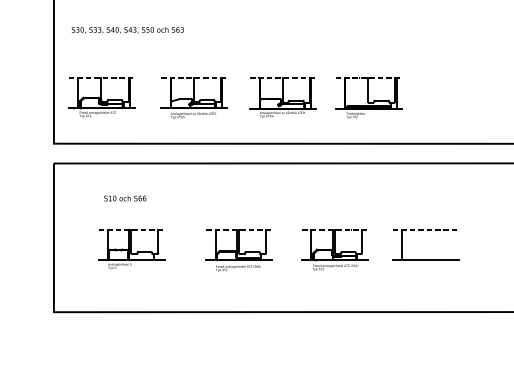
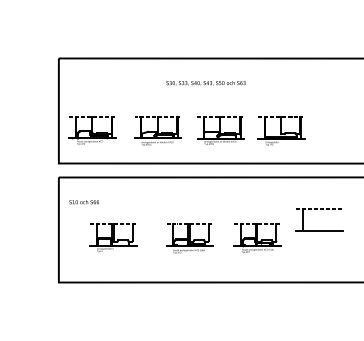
text: (127, 30) -> (205, 83), moved
text: (124, 198) -> (83, 202), moved
part: (427, 230) -> (320, 209), moved

